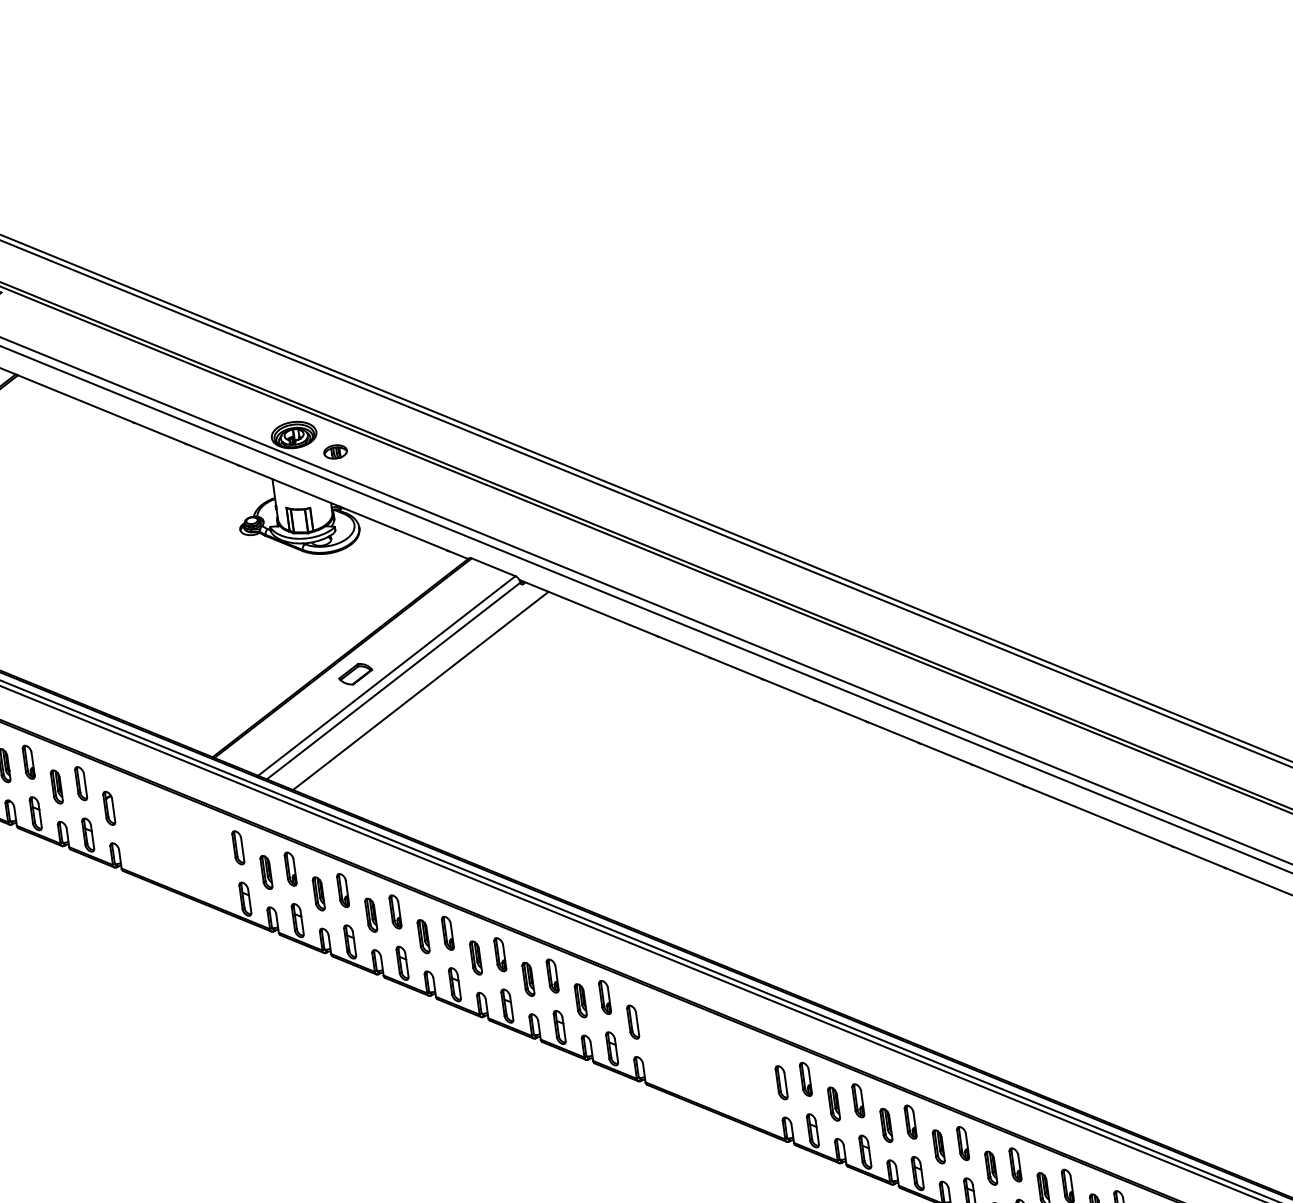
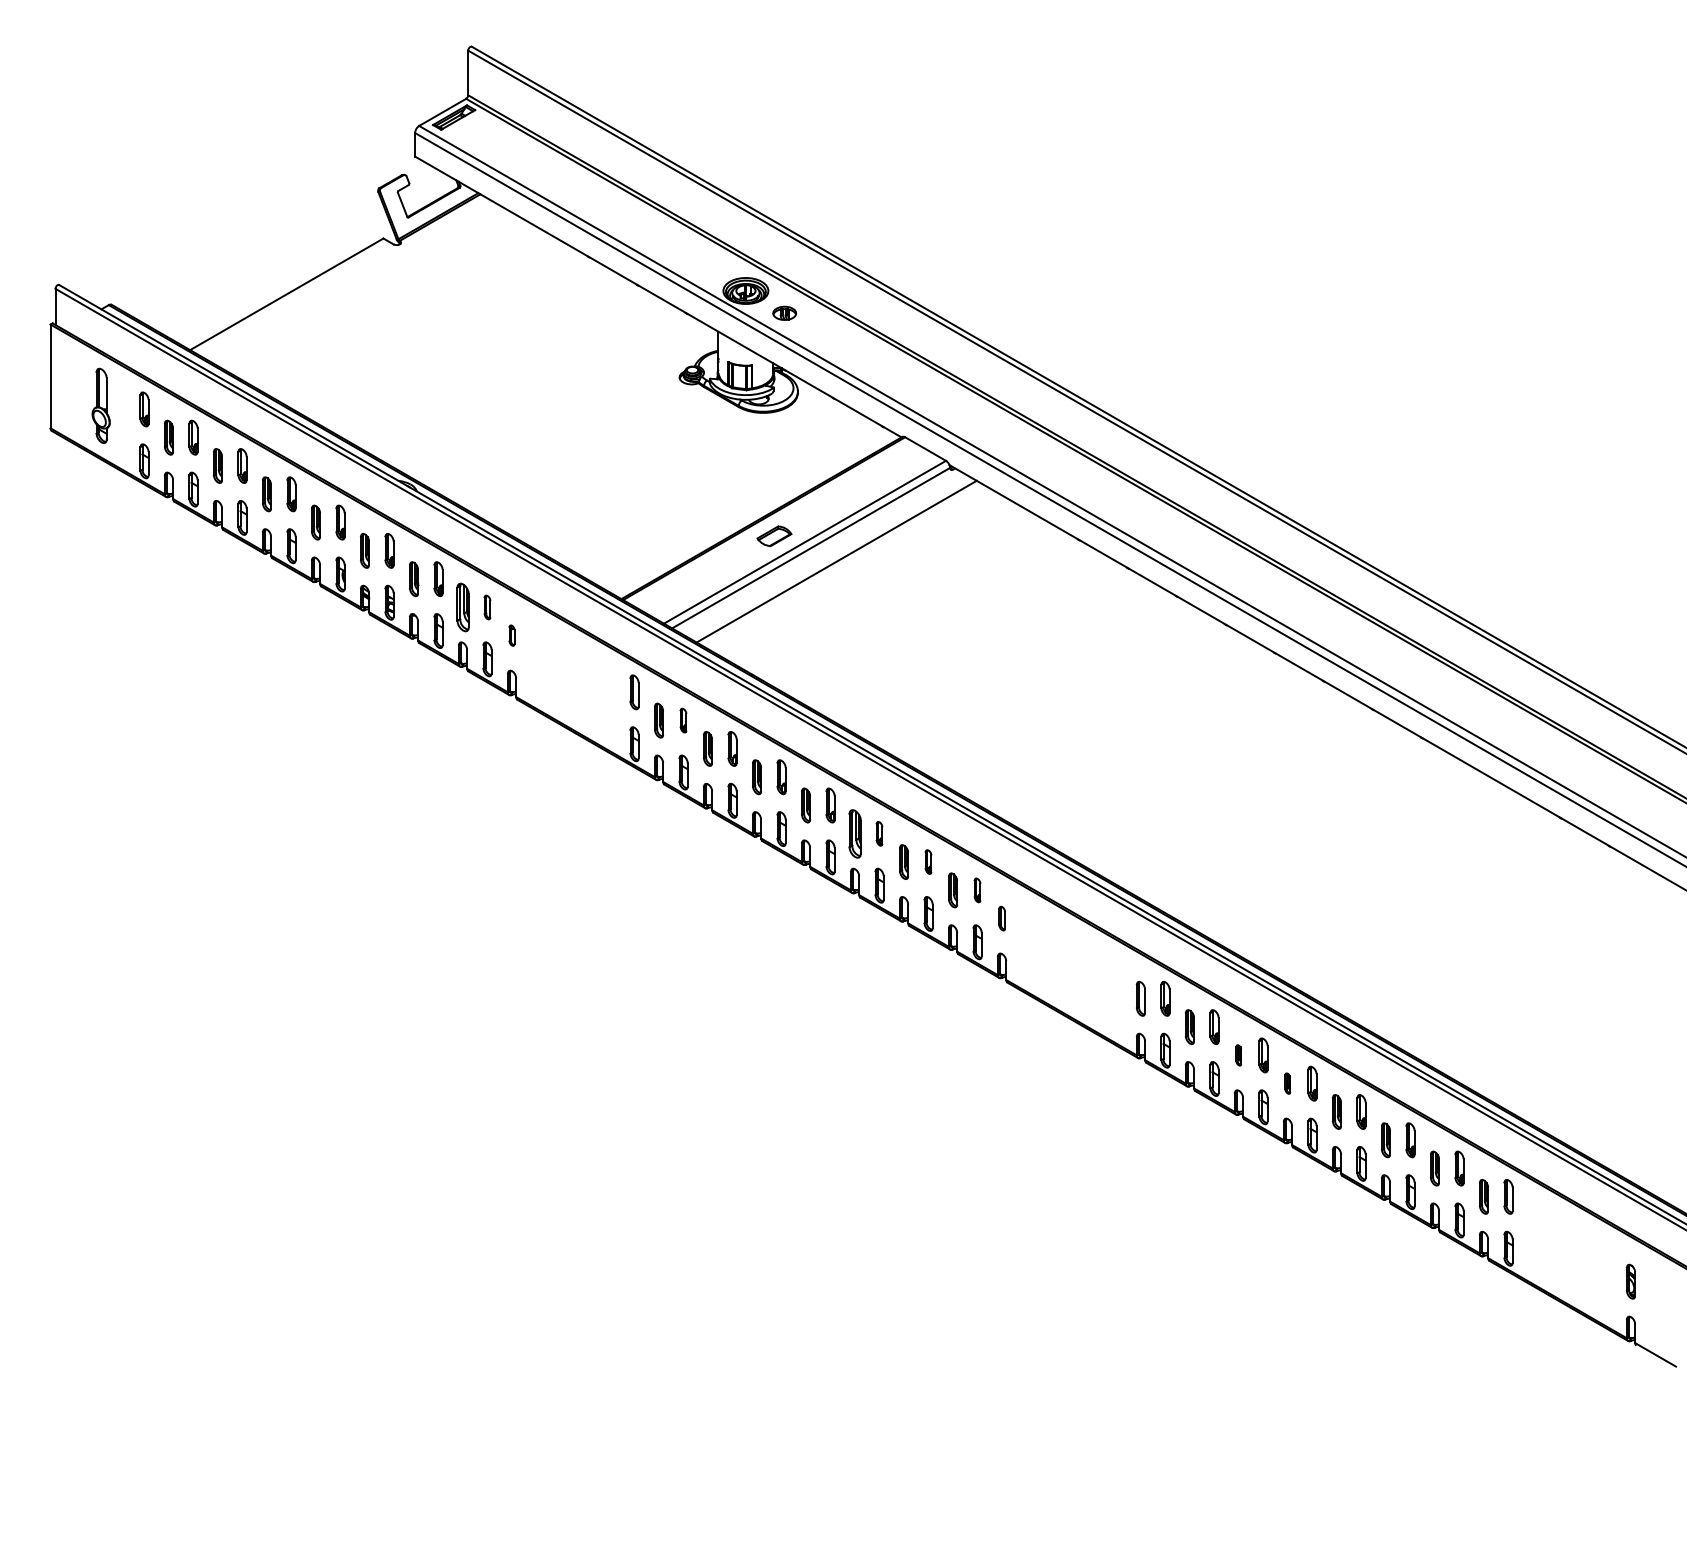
part: (81, 783) -> (487, 607), size x0.7
part: (56, 787) -> (462, 607), size x1.4
part: (108, 808) -> (511, 635), size x0.6
part: (290, 869) -> (683, 720), size x0.7
part: (500, 954) -> (879, 833), size x0.7
part: (475, 957) -> (854, 833), size x1.4
part: (552, 975) -> (928, 861), size x0.7
part: (604, 997) -> (977, 890), size x0.7
part: (633, 1021) -> (1002, 918), size x0.7
part: (885, 1125) -> (1238, 1055), size x0.6
part: (938, 1146) -> (1287, 1083), size x0.6

